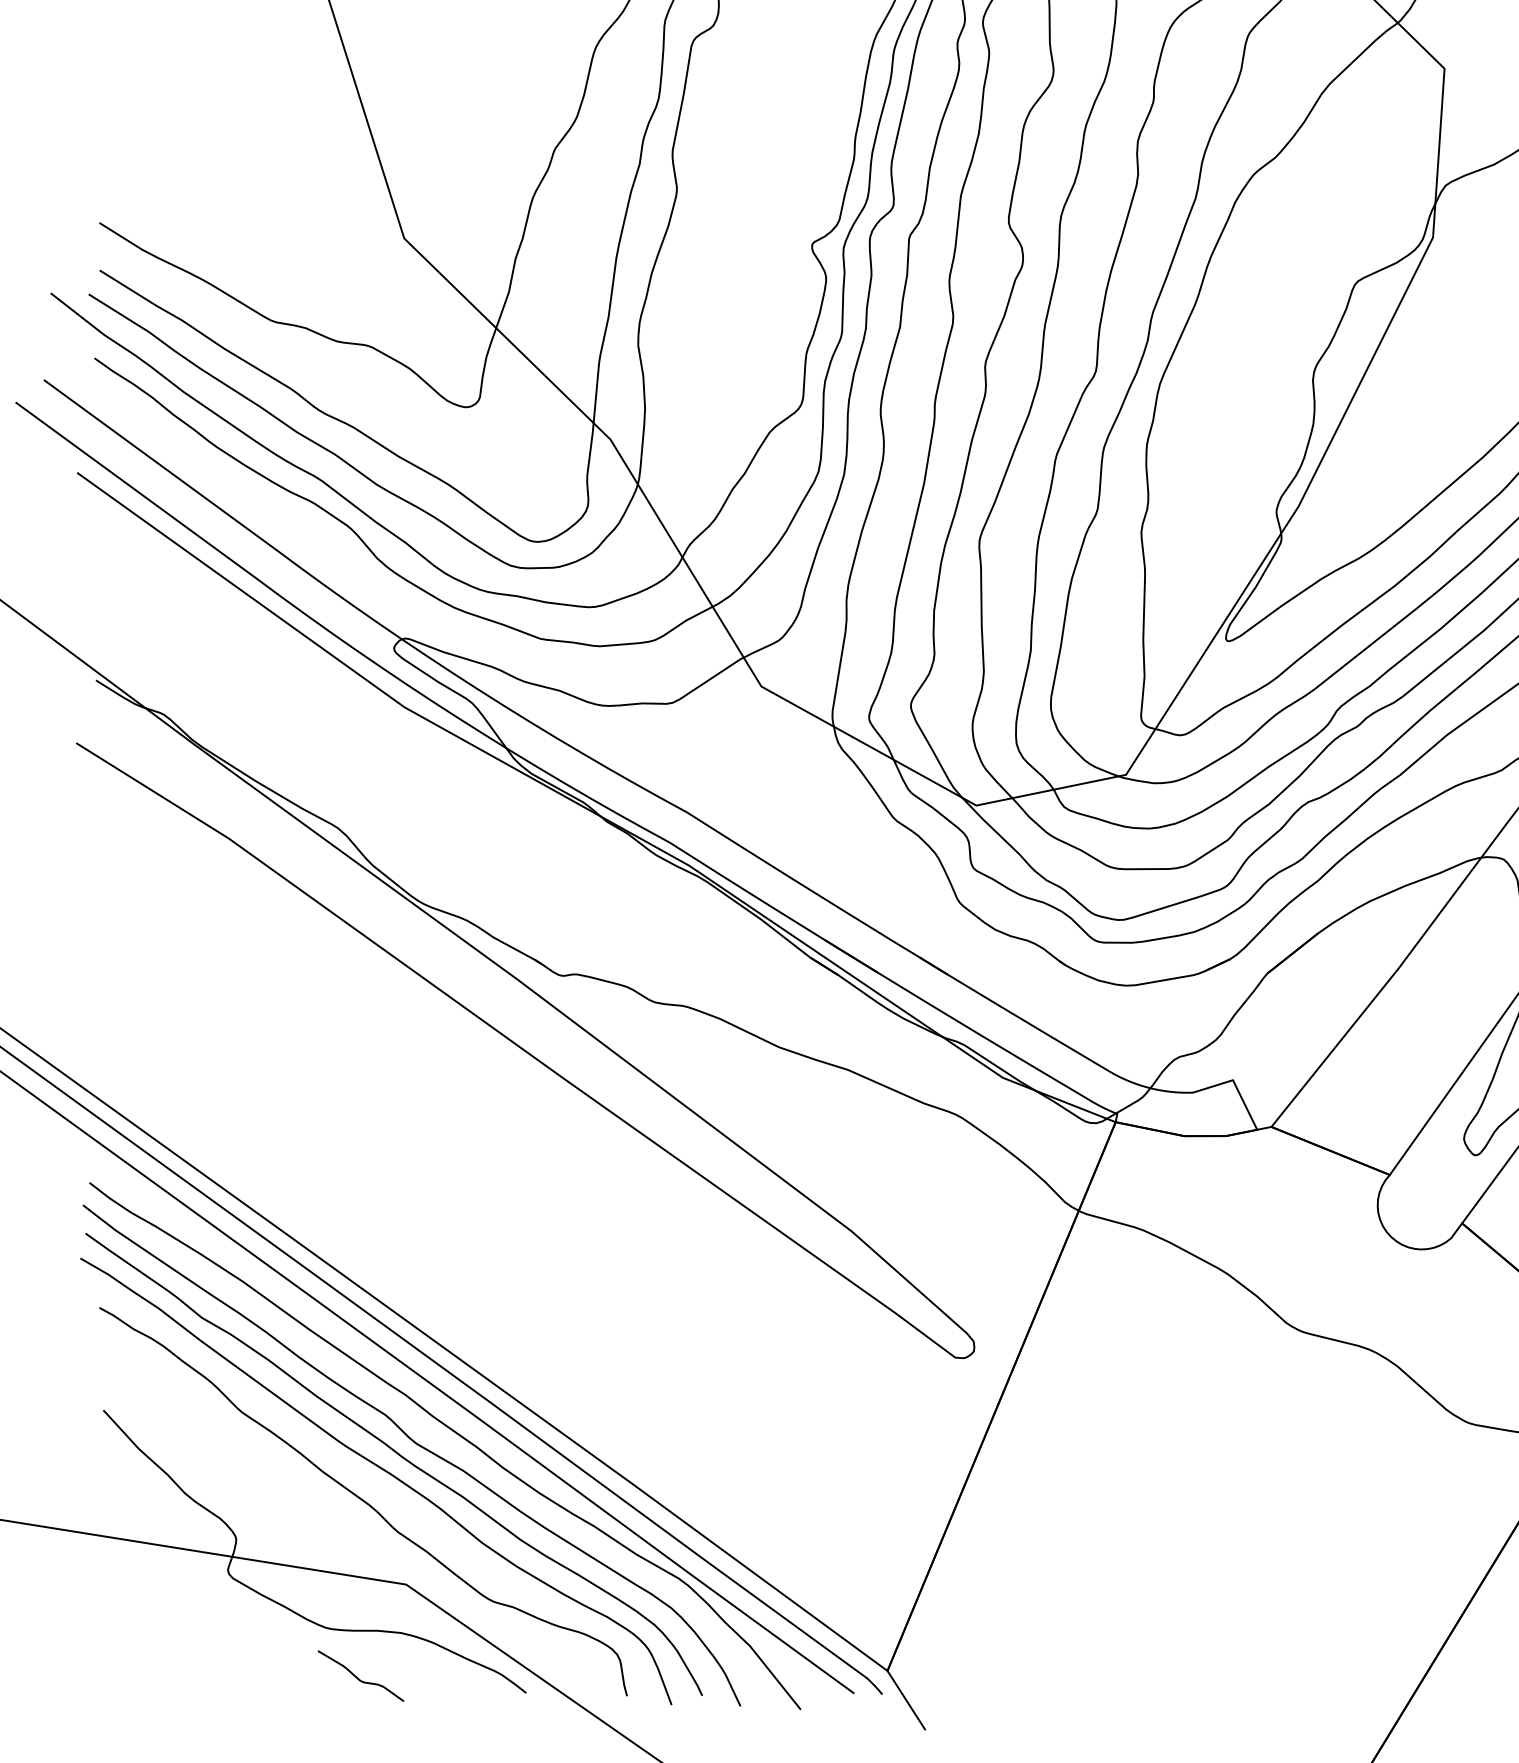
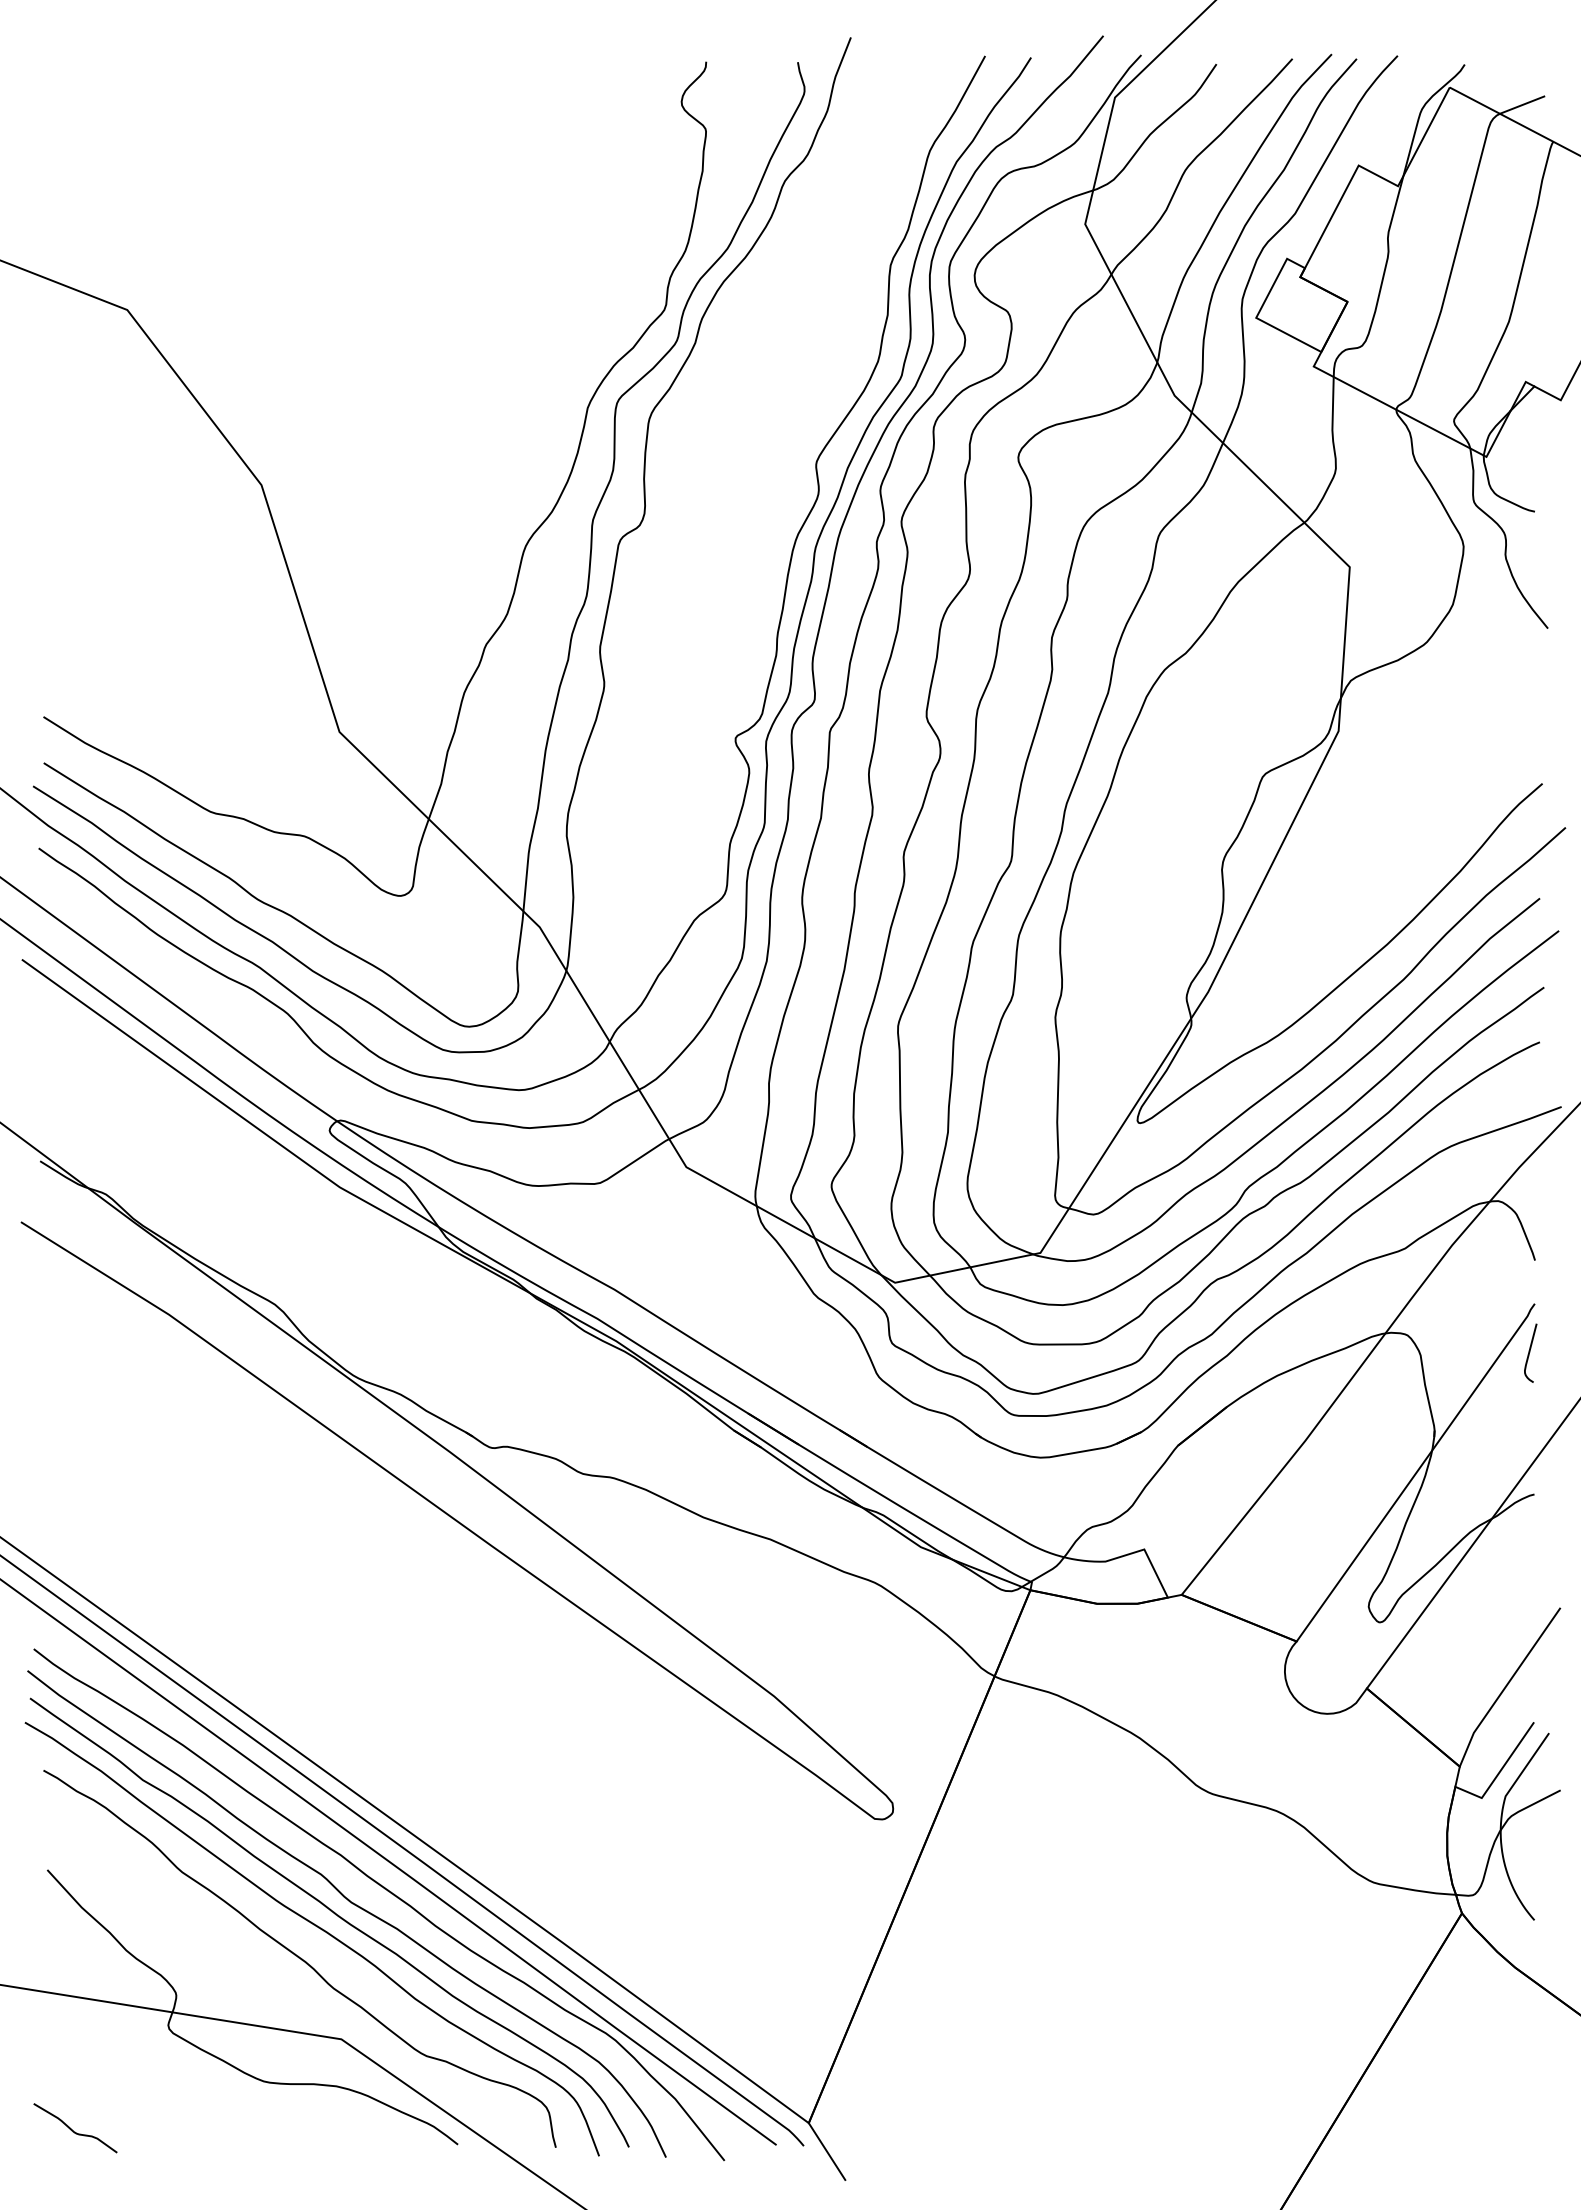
curve: (358, 1678) -> (73, 2130), moved

